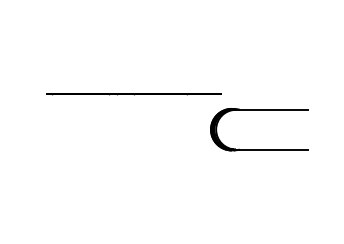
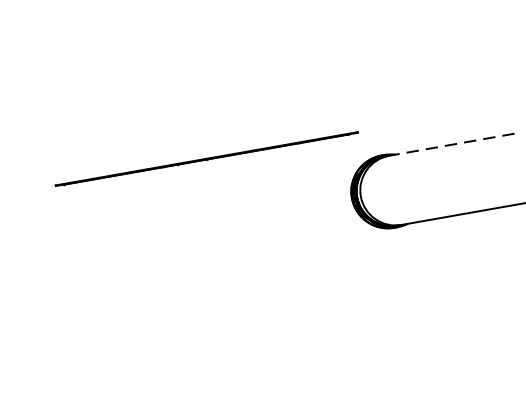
line: (271, 109) -> (450, 144), solid -> dashed

